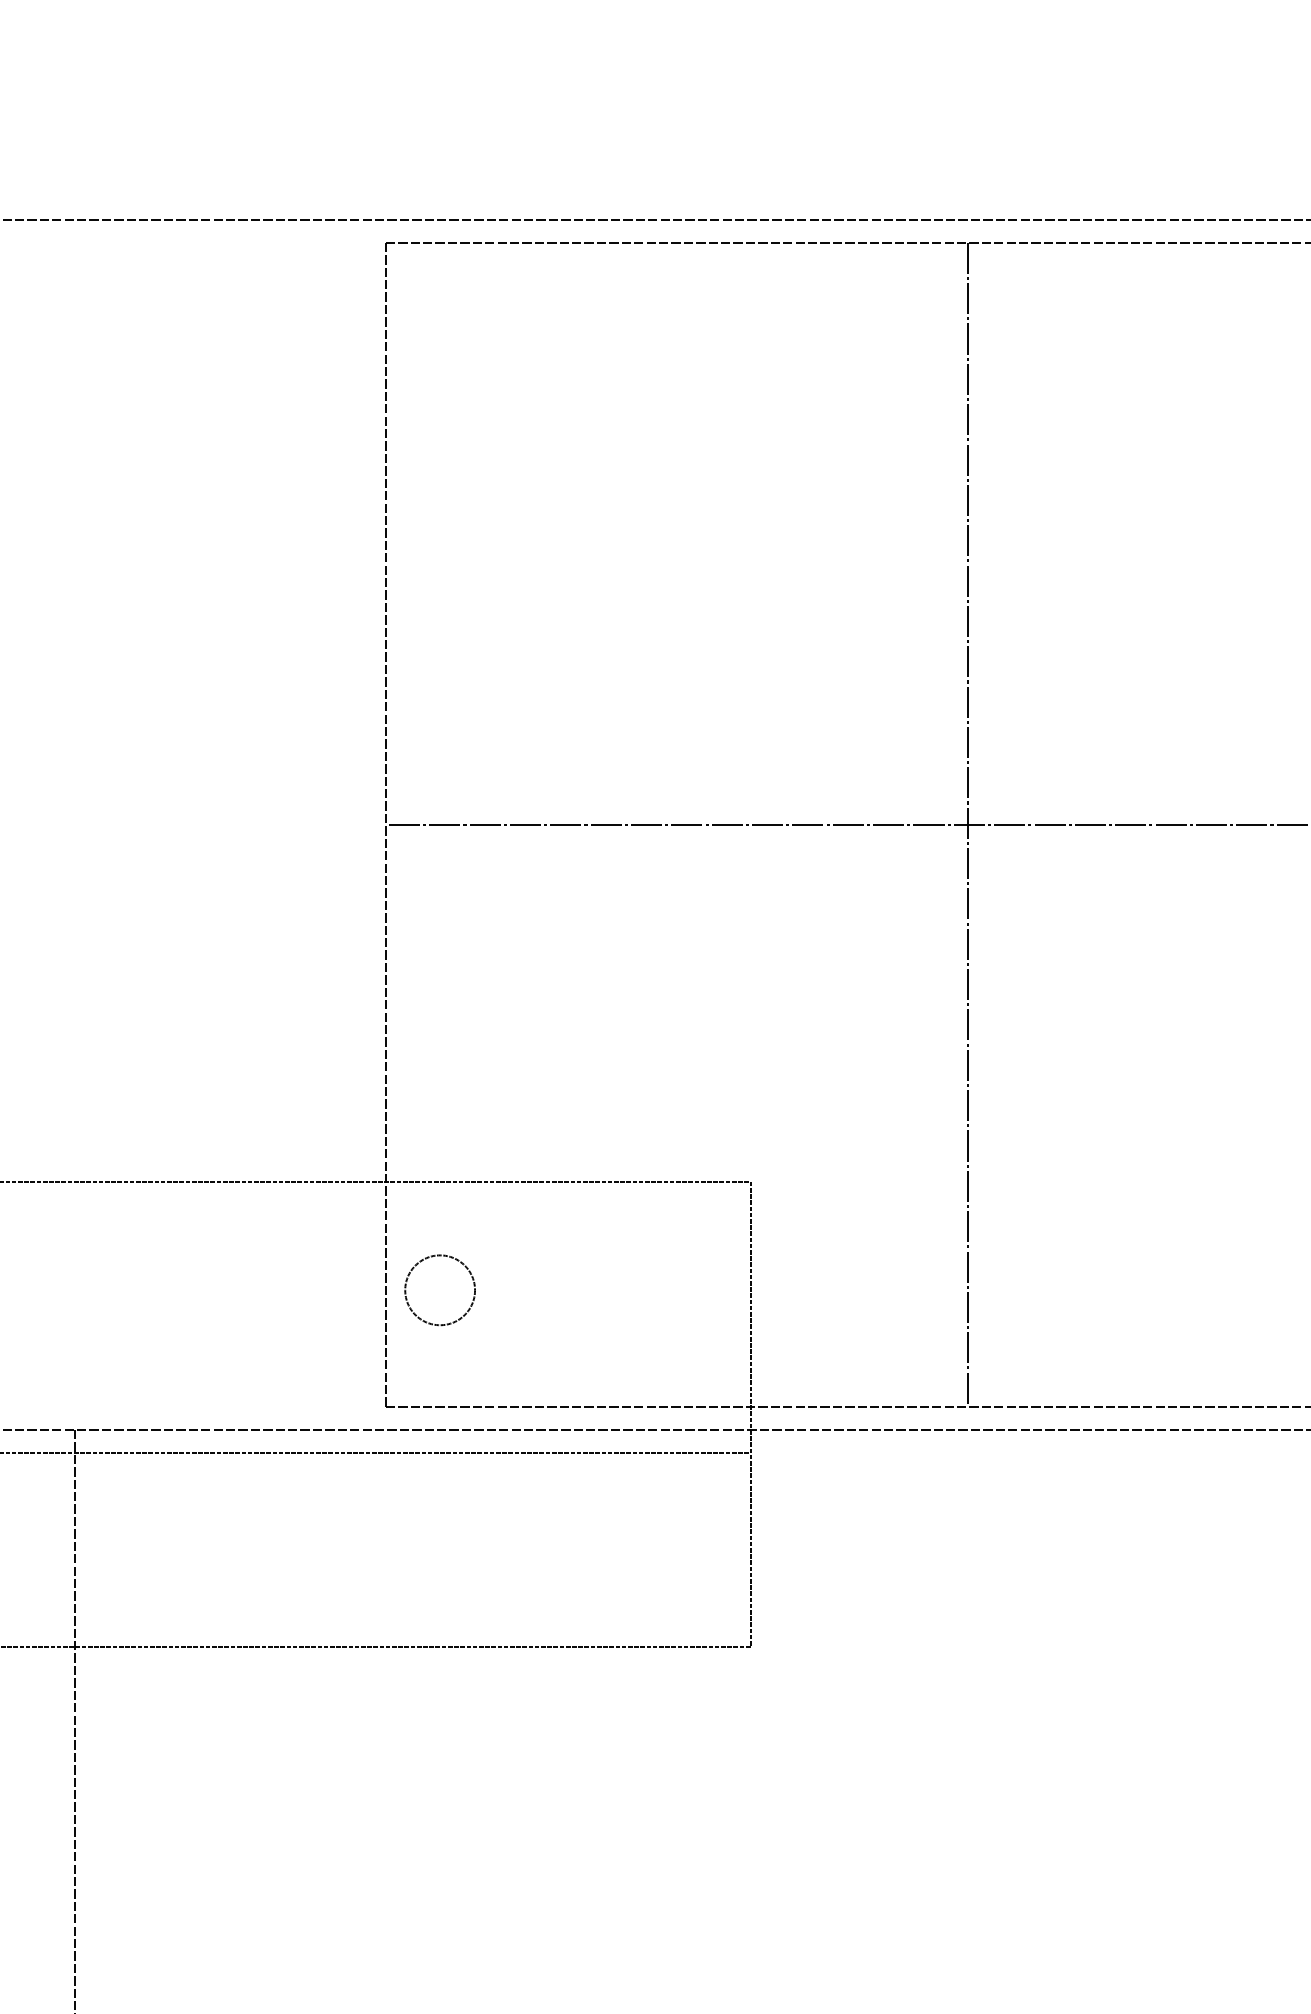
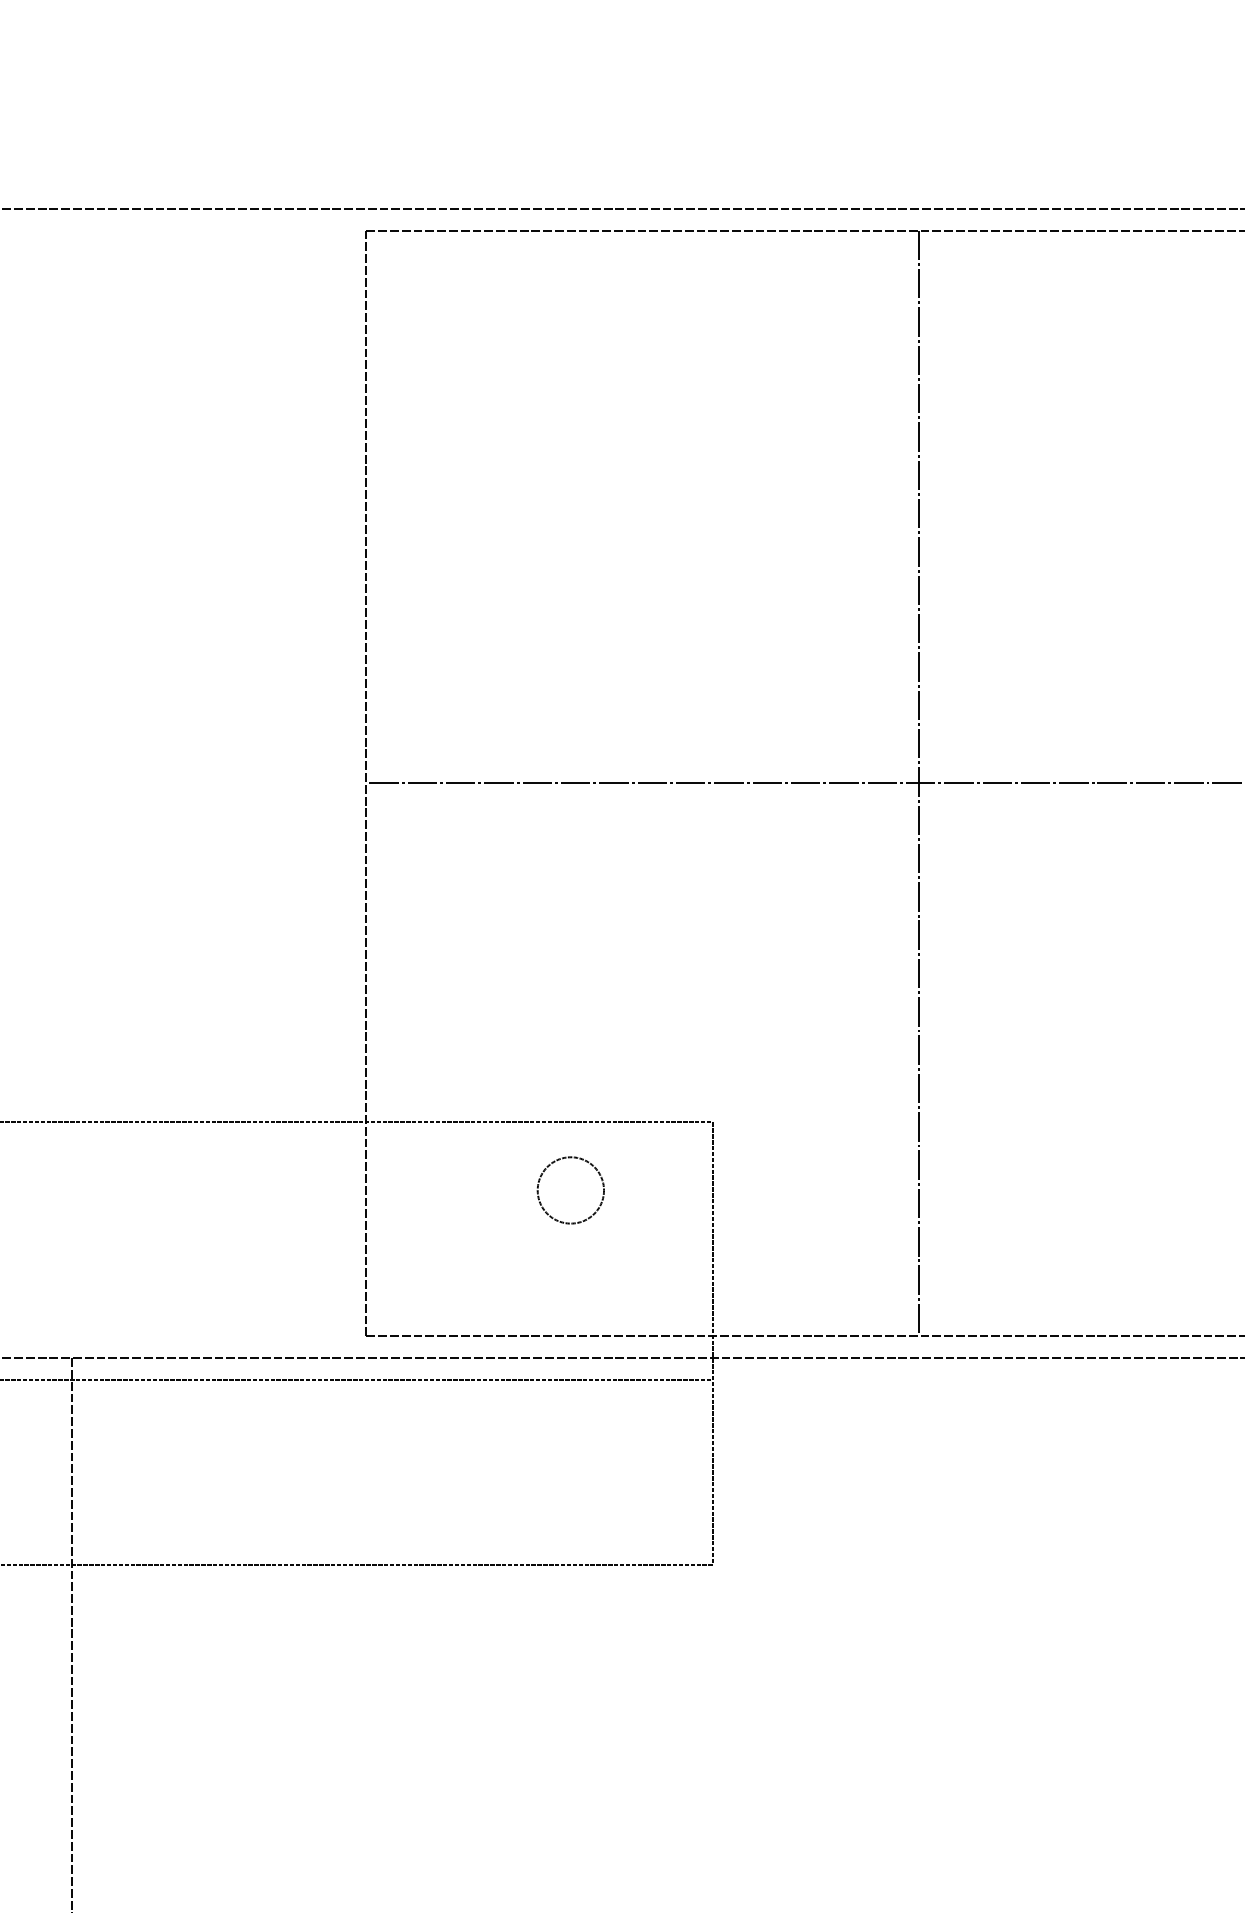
circle: (439, 1290) -> (570, 1190), moved

